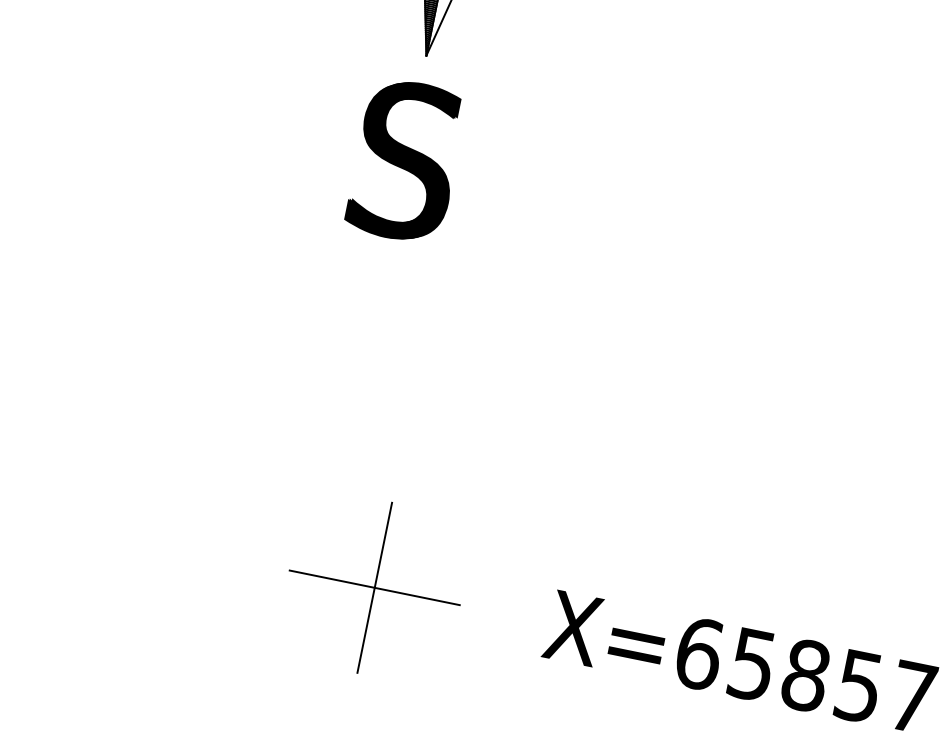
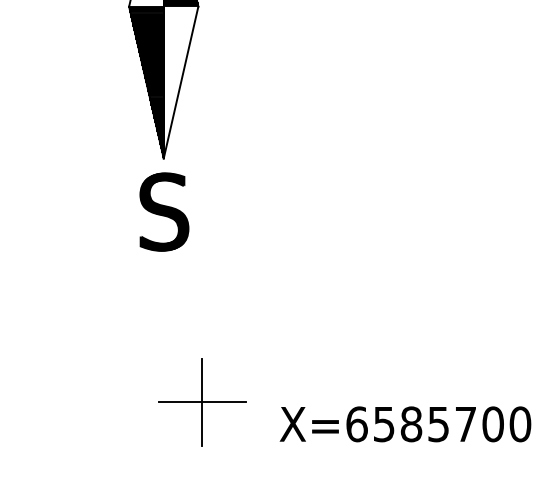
part: (374, 588) -> (202, 402), moved

